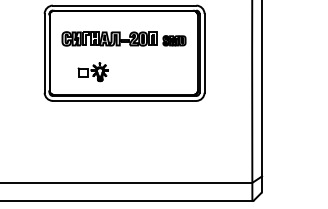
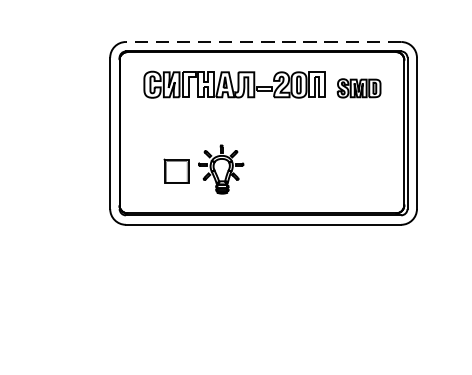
line: (124, 5) -> (263, 41), solid -> dashed
part: (123, 38) -> (261, 83), moved
part: (92, 72) -> (201, 170), size x1.4

